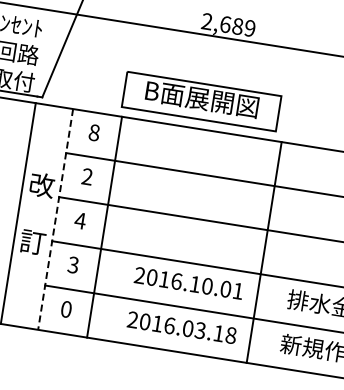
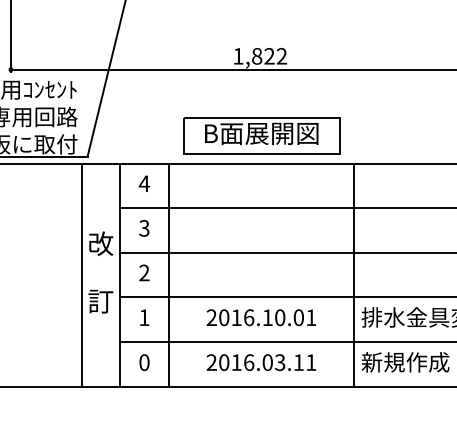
text: (229, 24) -> (260, 55), 2,689 -> 1,822
part: (201, 100) -> (261, 135), moved
text: (93, 132) -> (143, 183), 8 -> 4
text: (87, 176) -> (144, 228), 2 -> 3
line: (55, 219) -> (119, 275), dashed -> solid
text: (79, 220) -> (143, 272), 4 -> 2
line: (263, 252) -> (353, 275), moved
text: (73, 264) -> (144, 317), 3 -> 1
text: (231, 335) -> (311, 362), 2016.03.18 -> 2016.03.11

